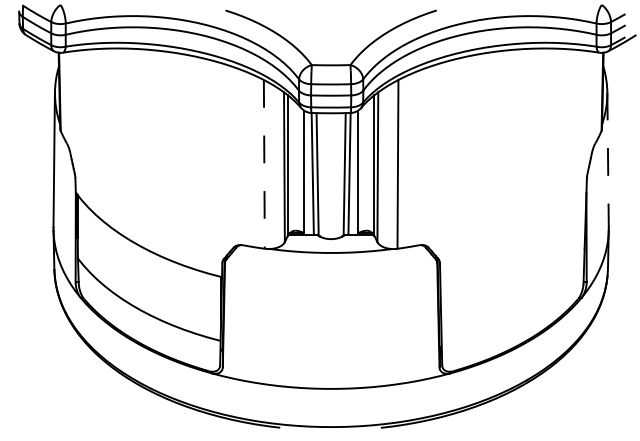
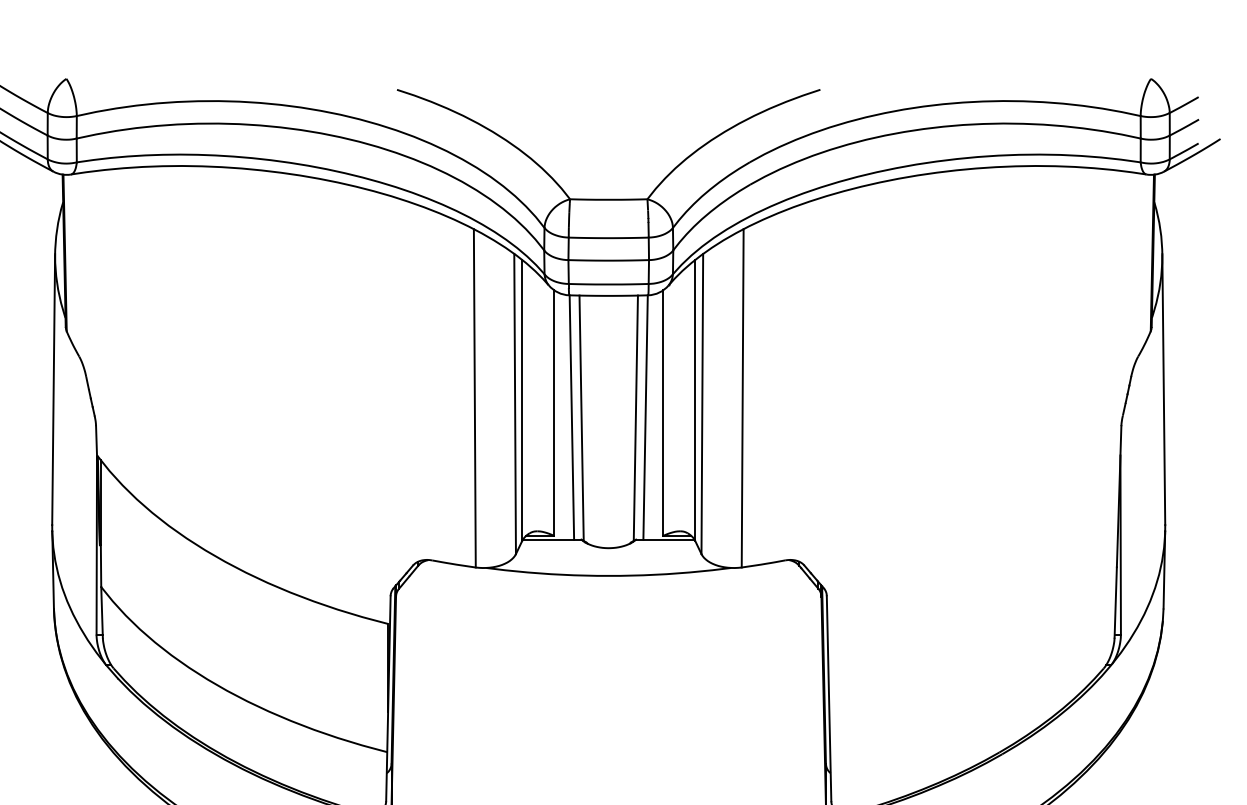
line: (608, 160) -> (1164, 390), dashed -> solid
line: (264, 164) -> (475, 398), dashed -> solid

